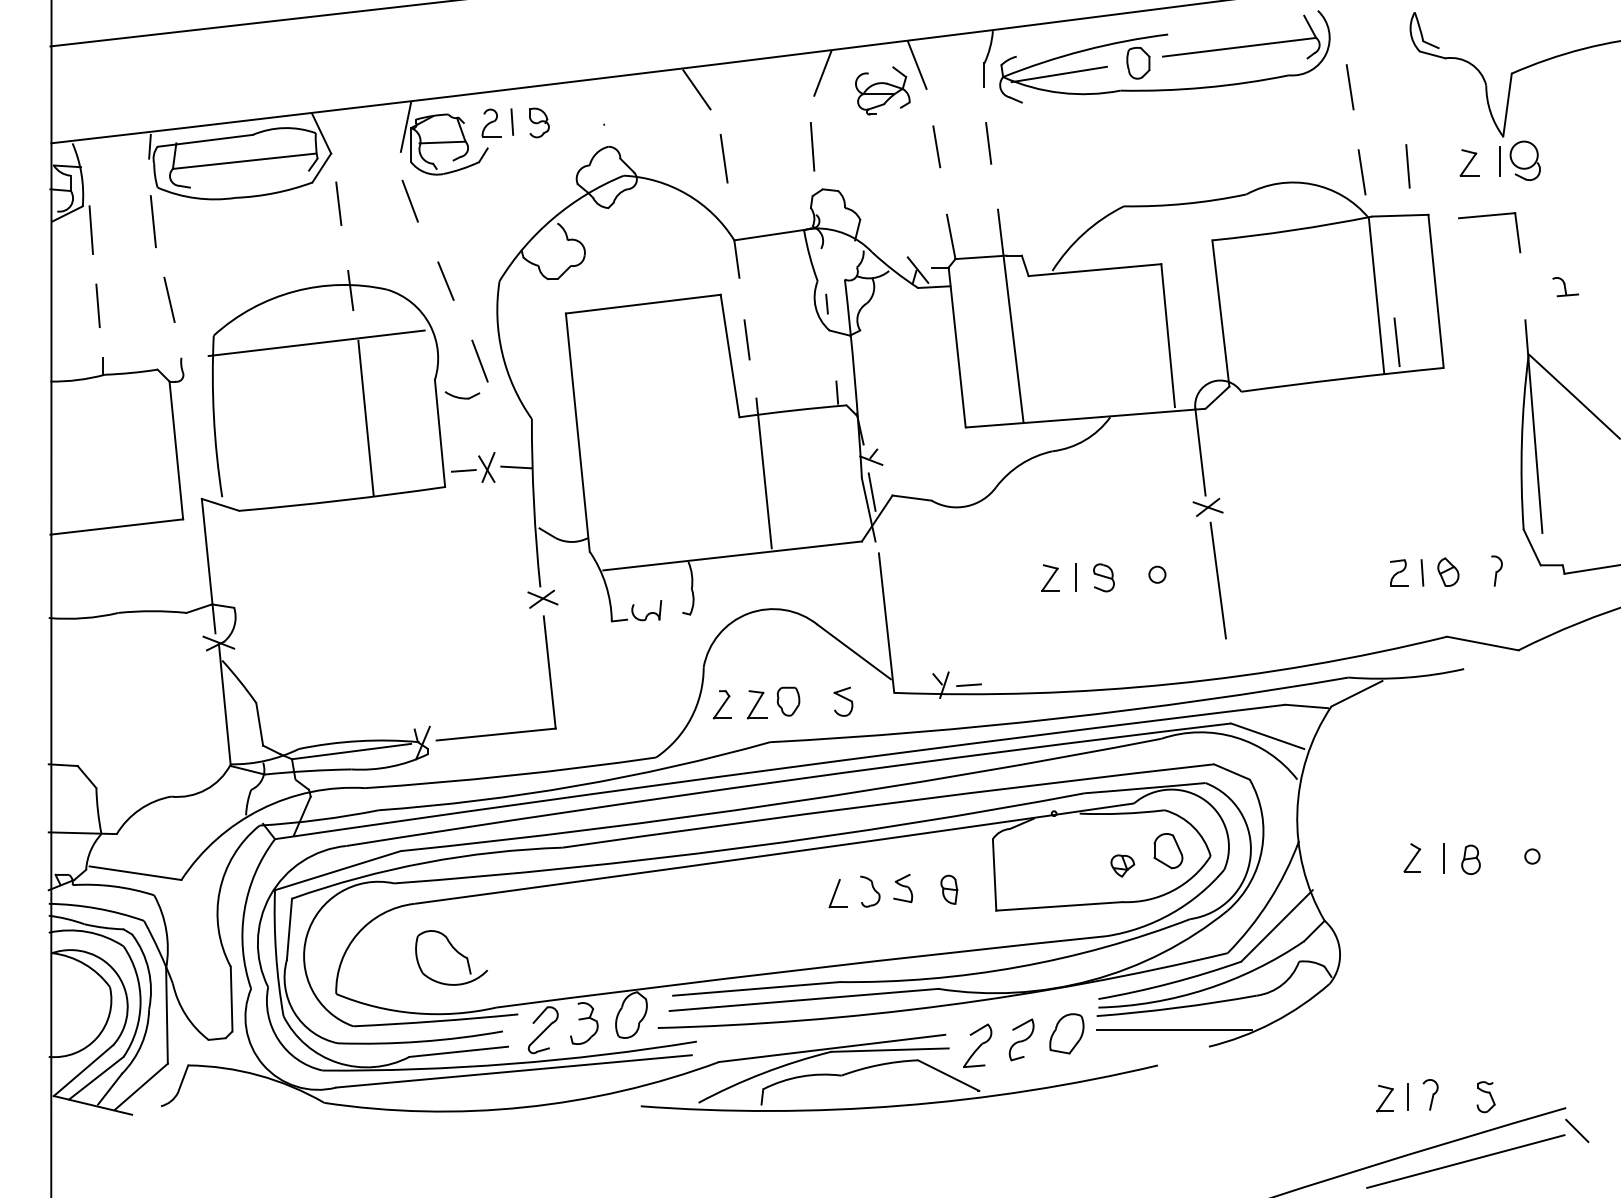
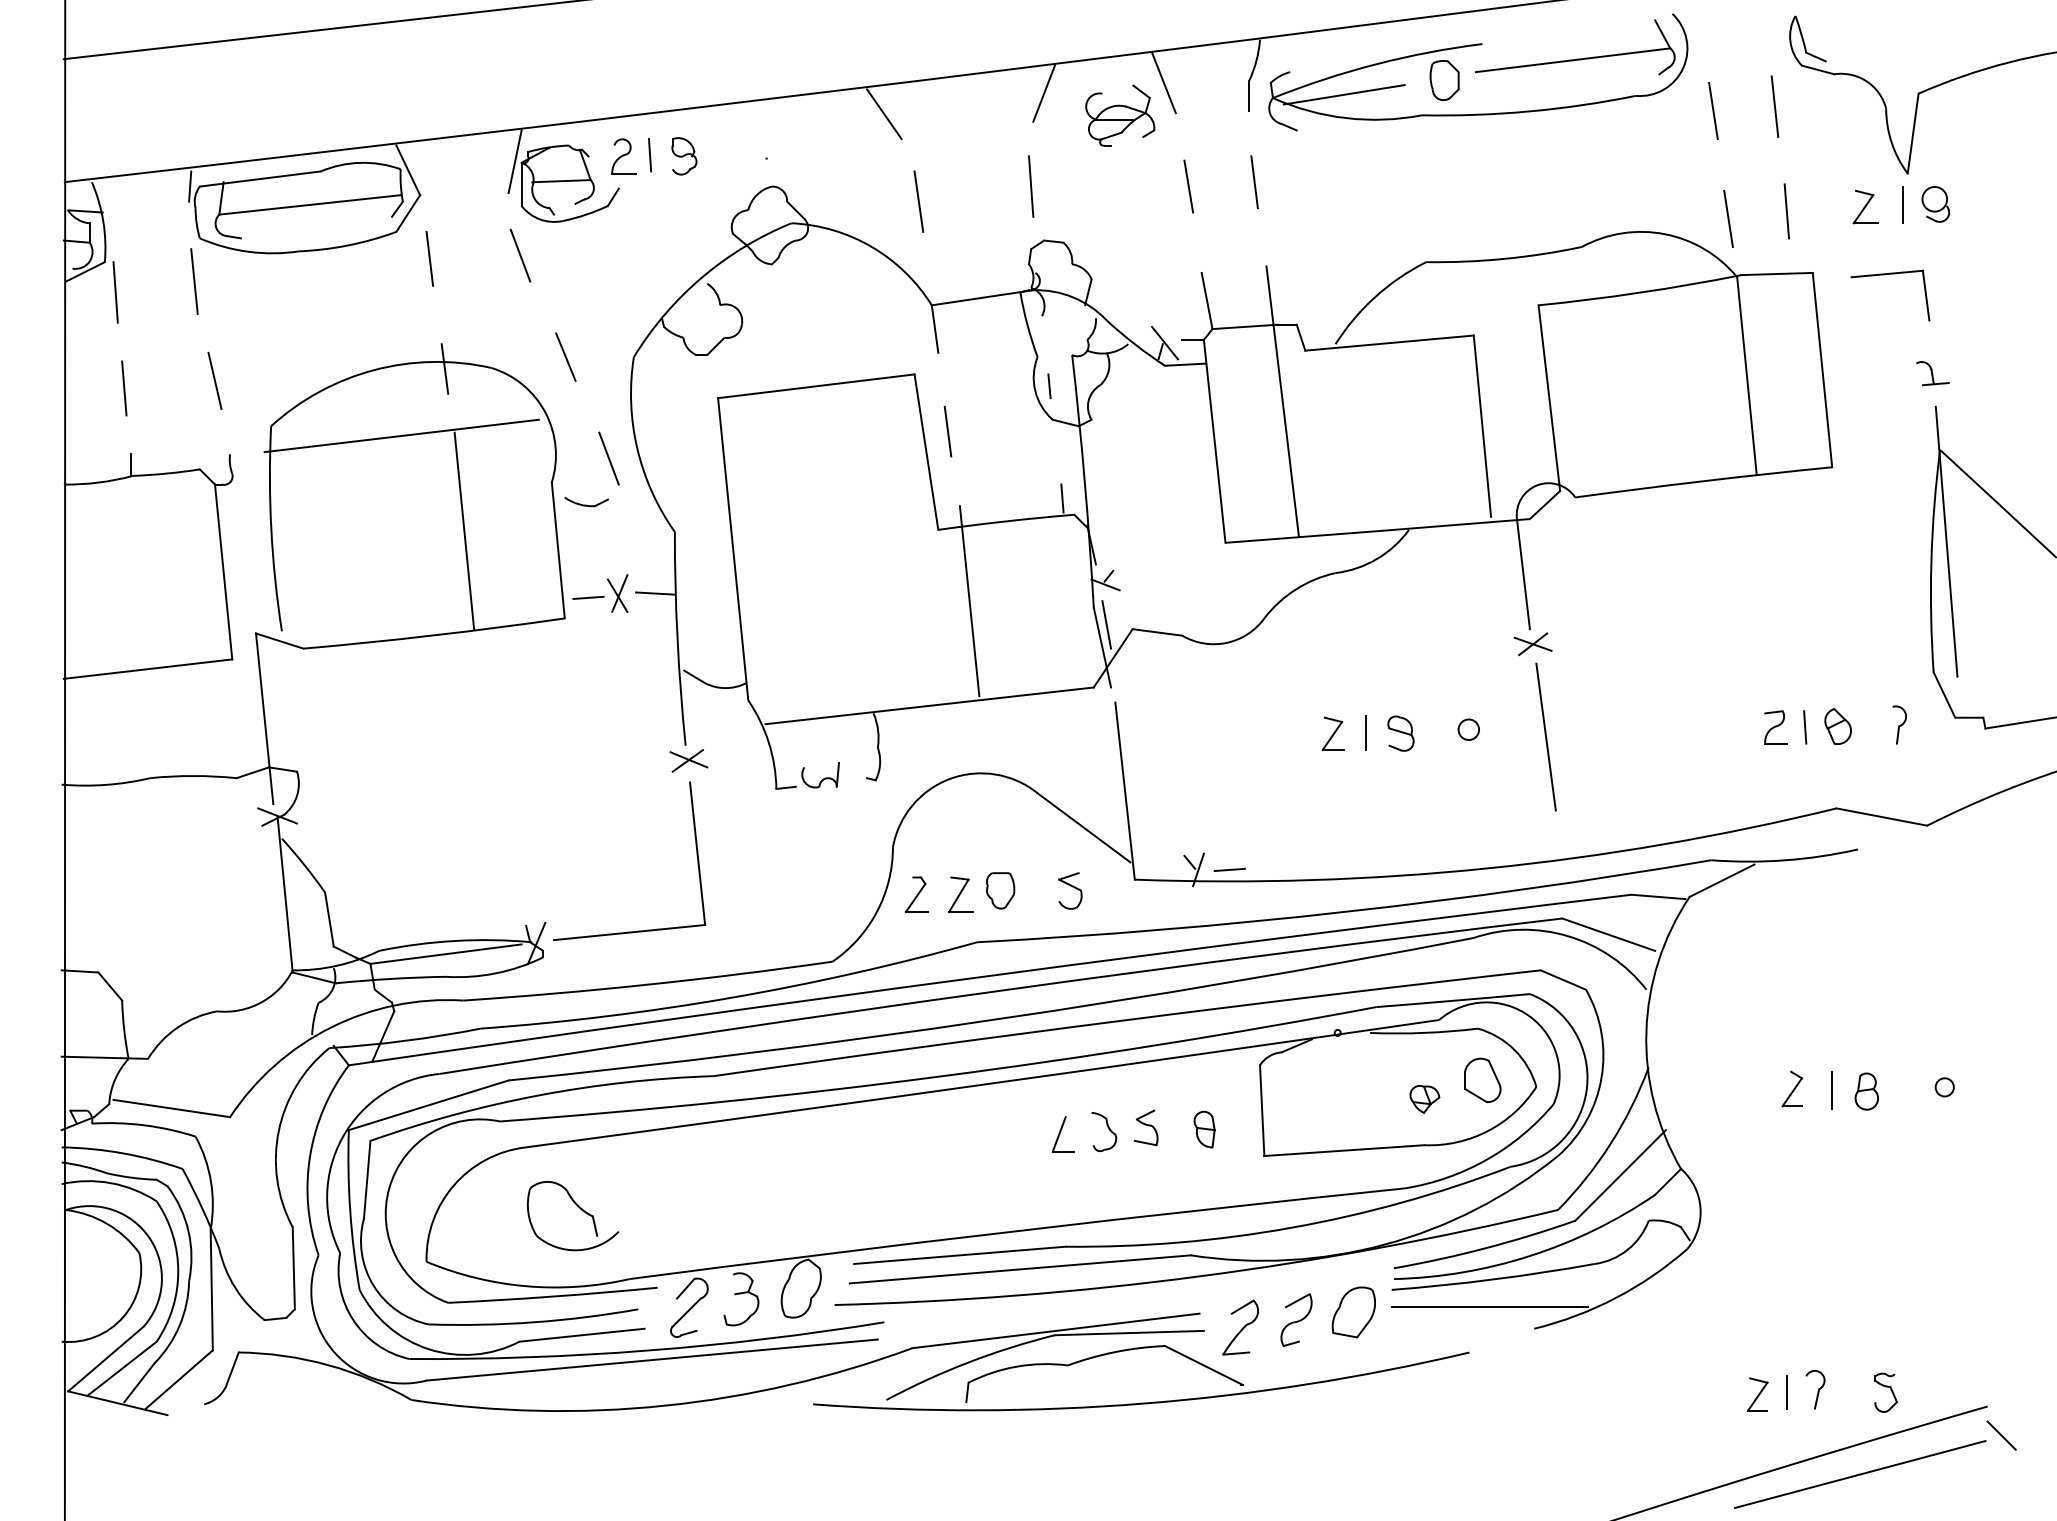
part: (1525, 160) -> (1935, 204), size x0.71
part: (1565, 286) -> (1932, 373), moved
line: (1396, 342) -> (1774, 106), moved

